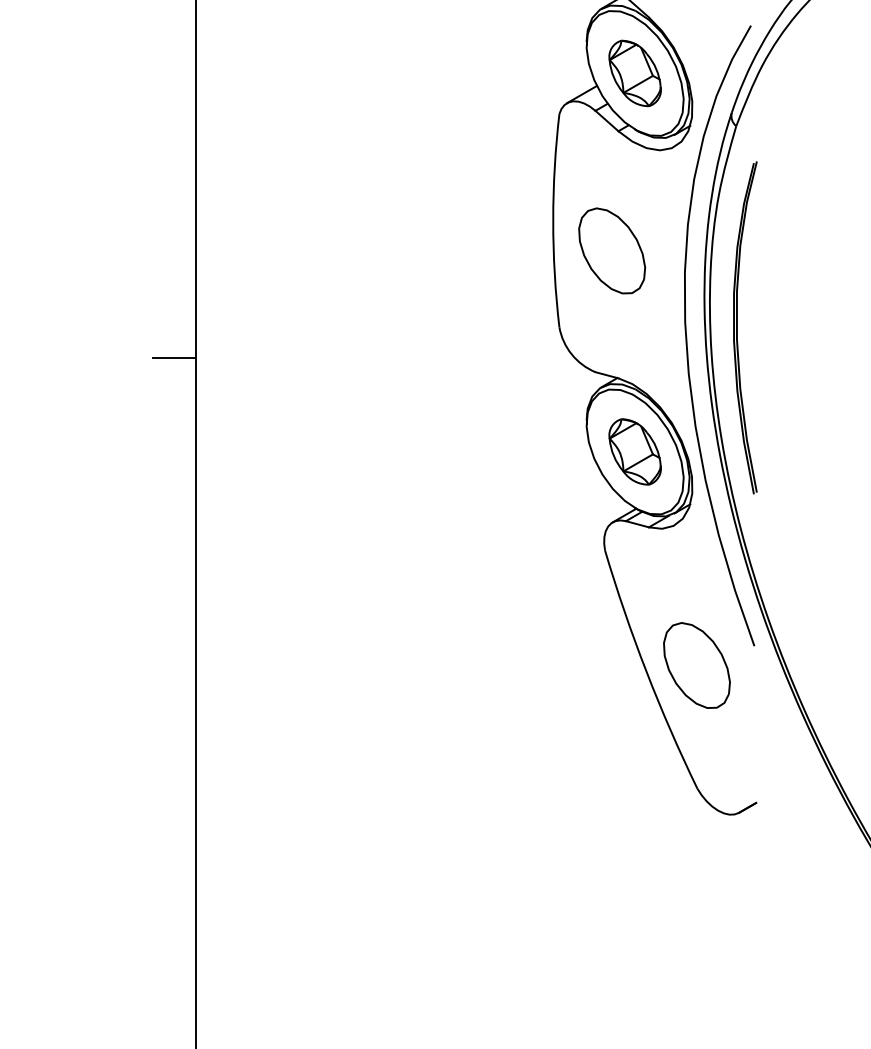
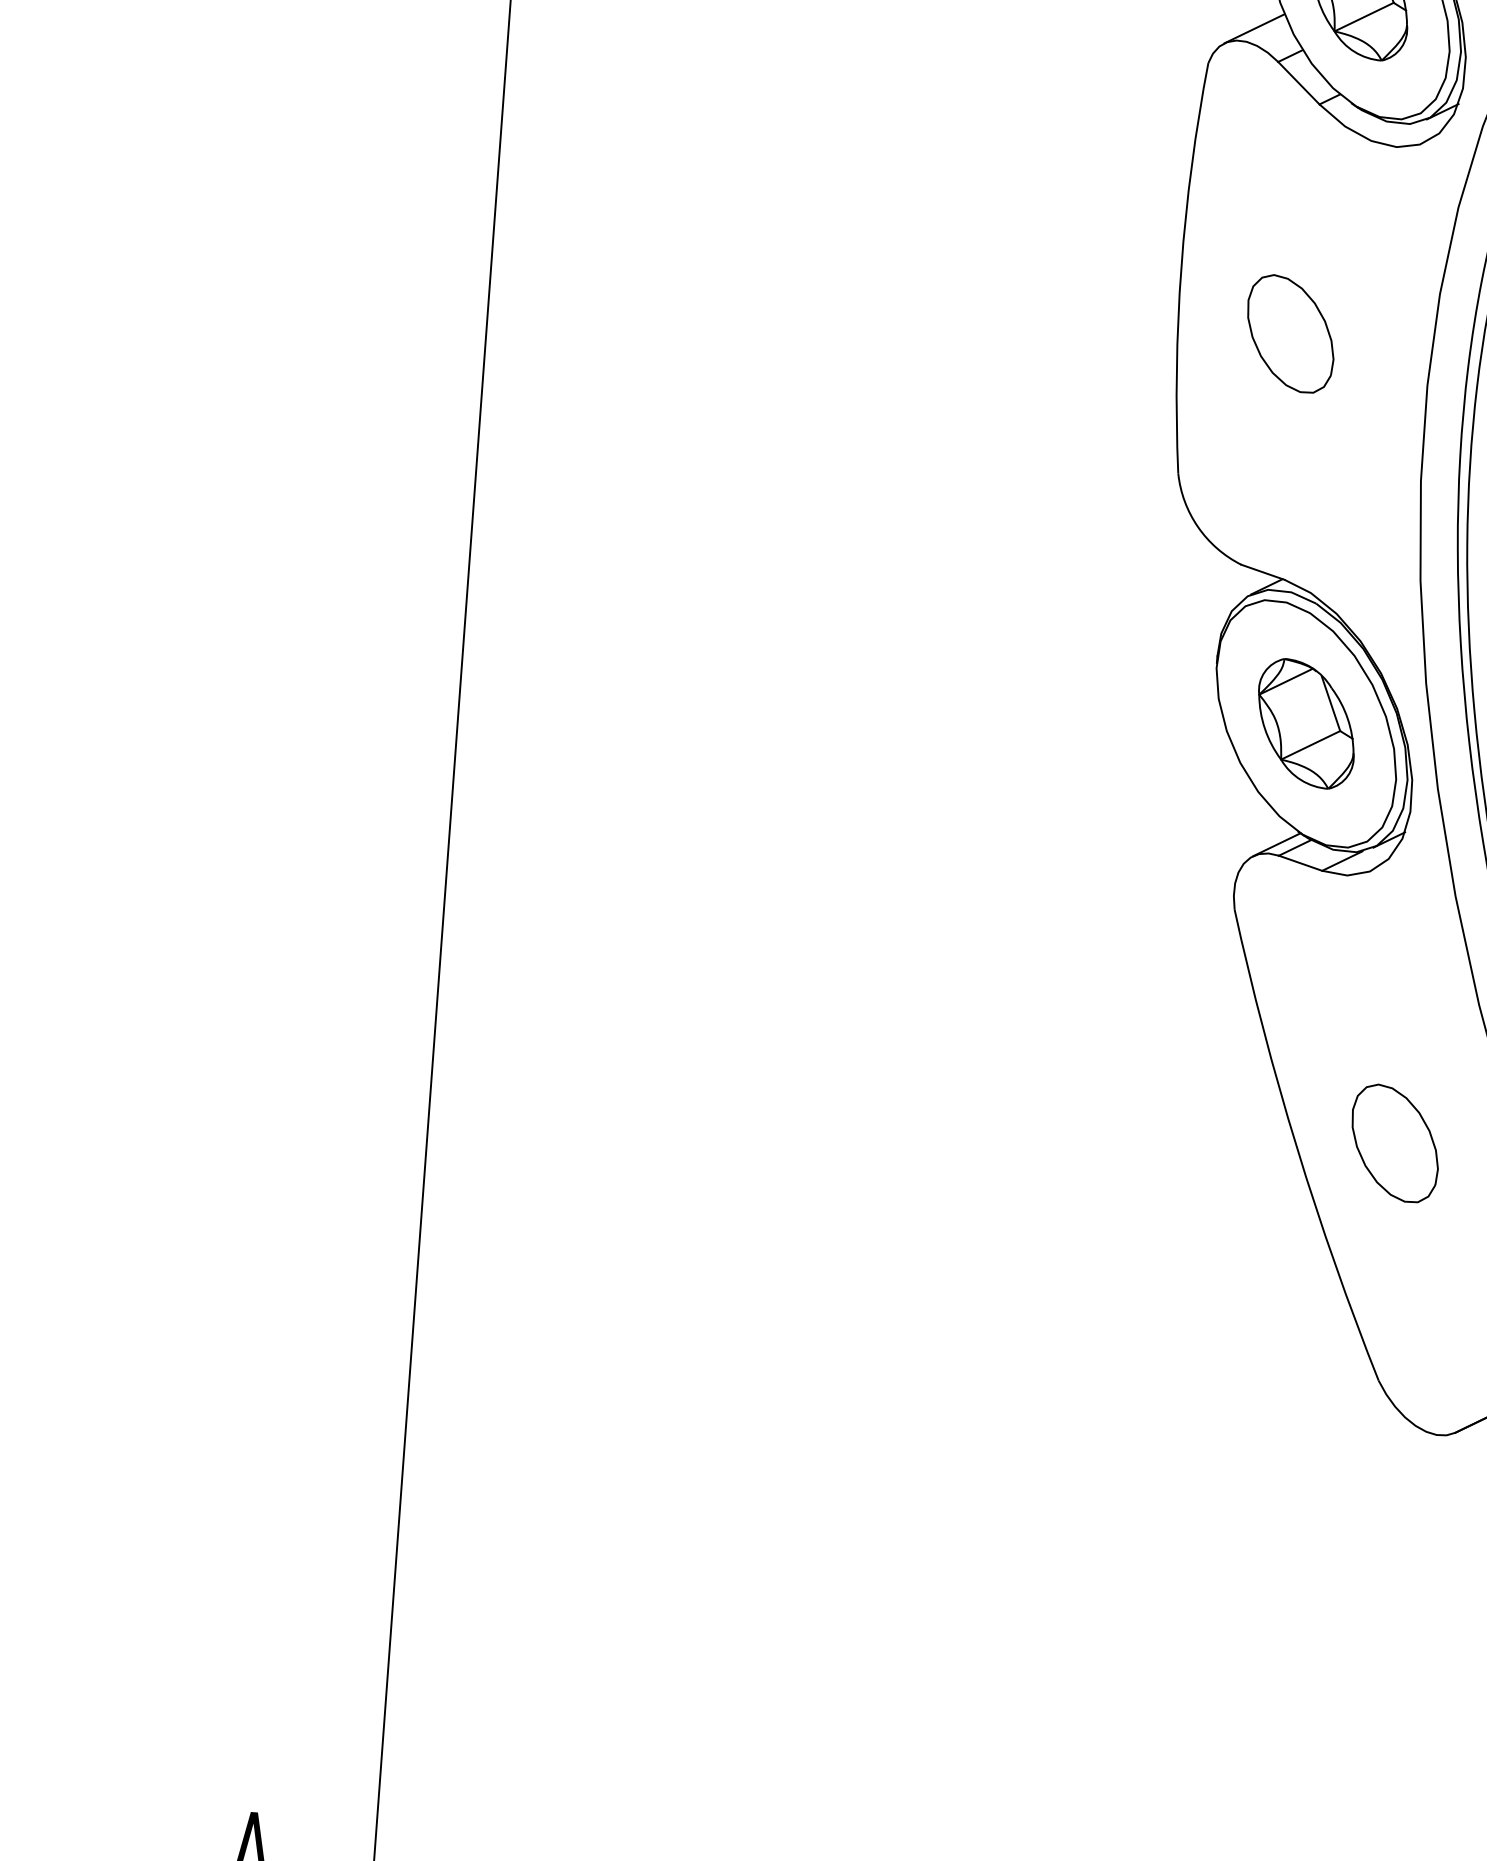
part: (612, 250) -> (1291, 333), size x0.7
line: (173, 357) -> (431, 476), removed
part: (696, 665) -> (1394, 1143), size x0.7

